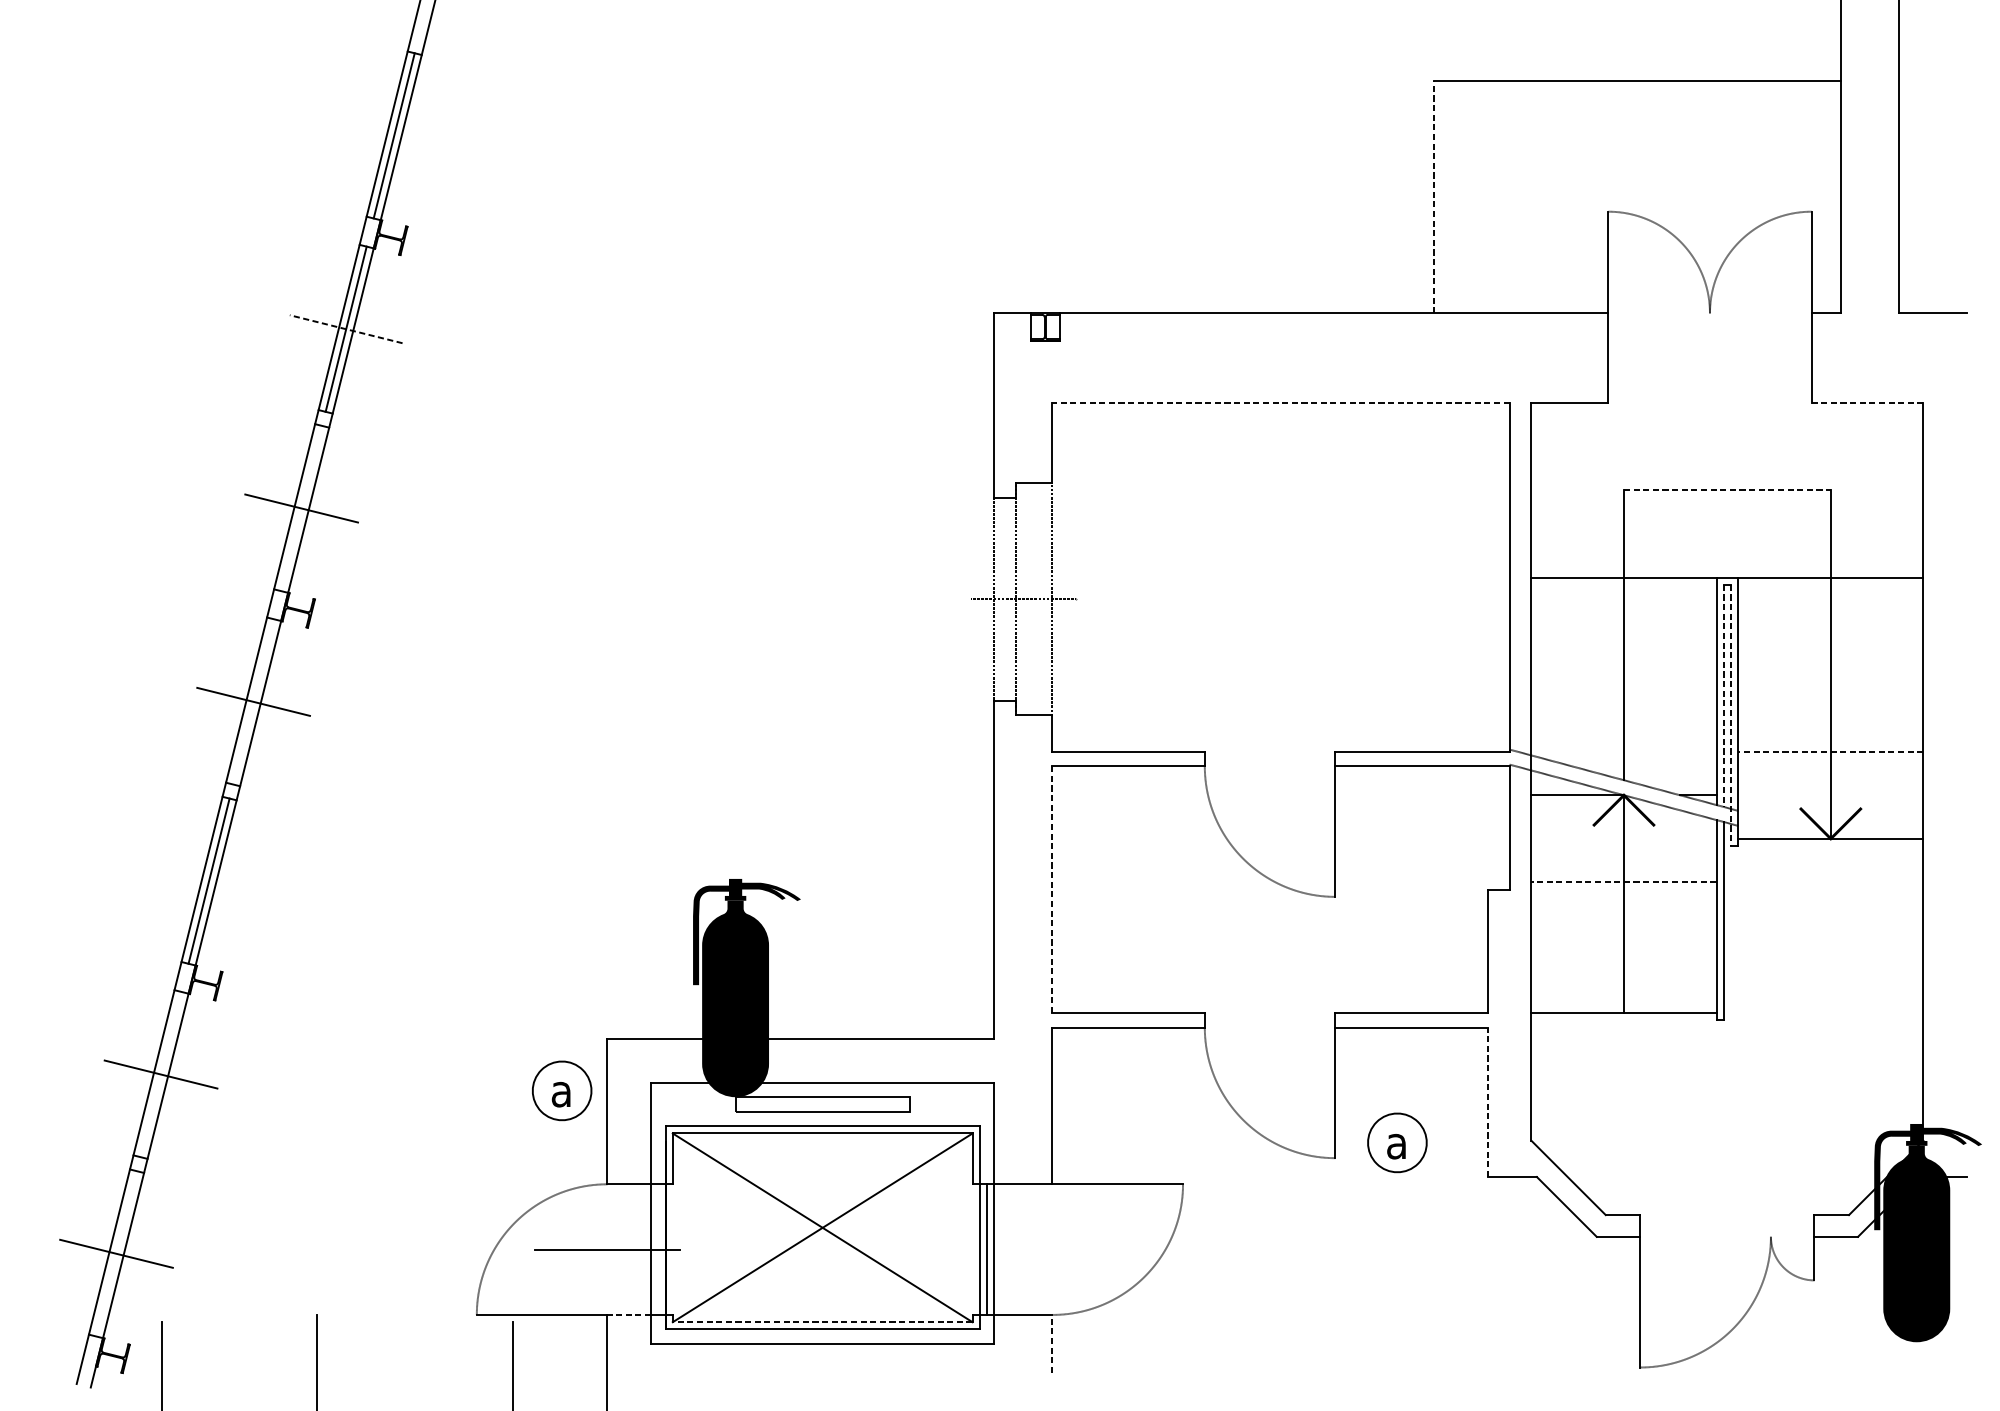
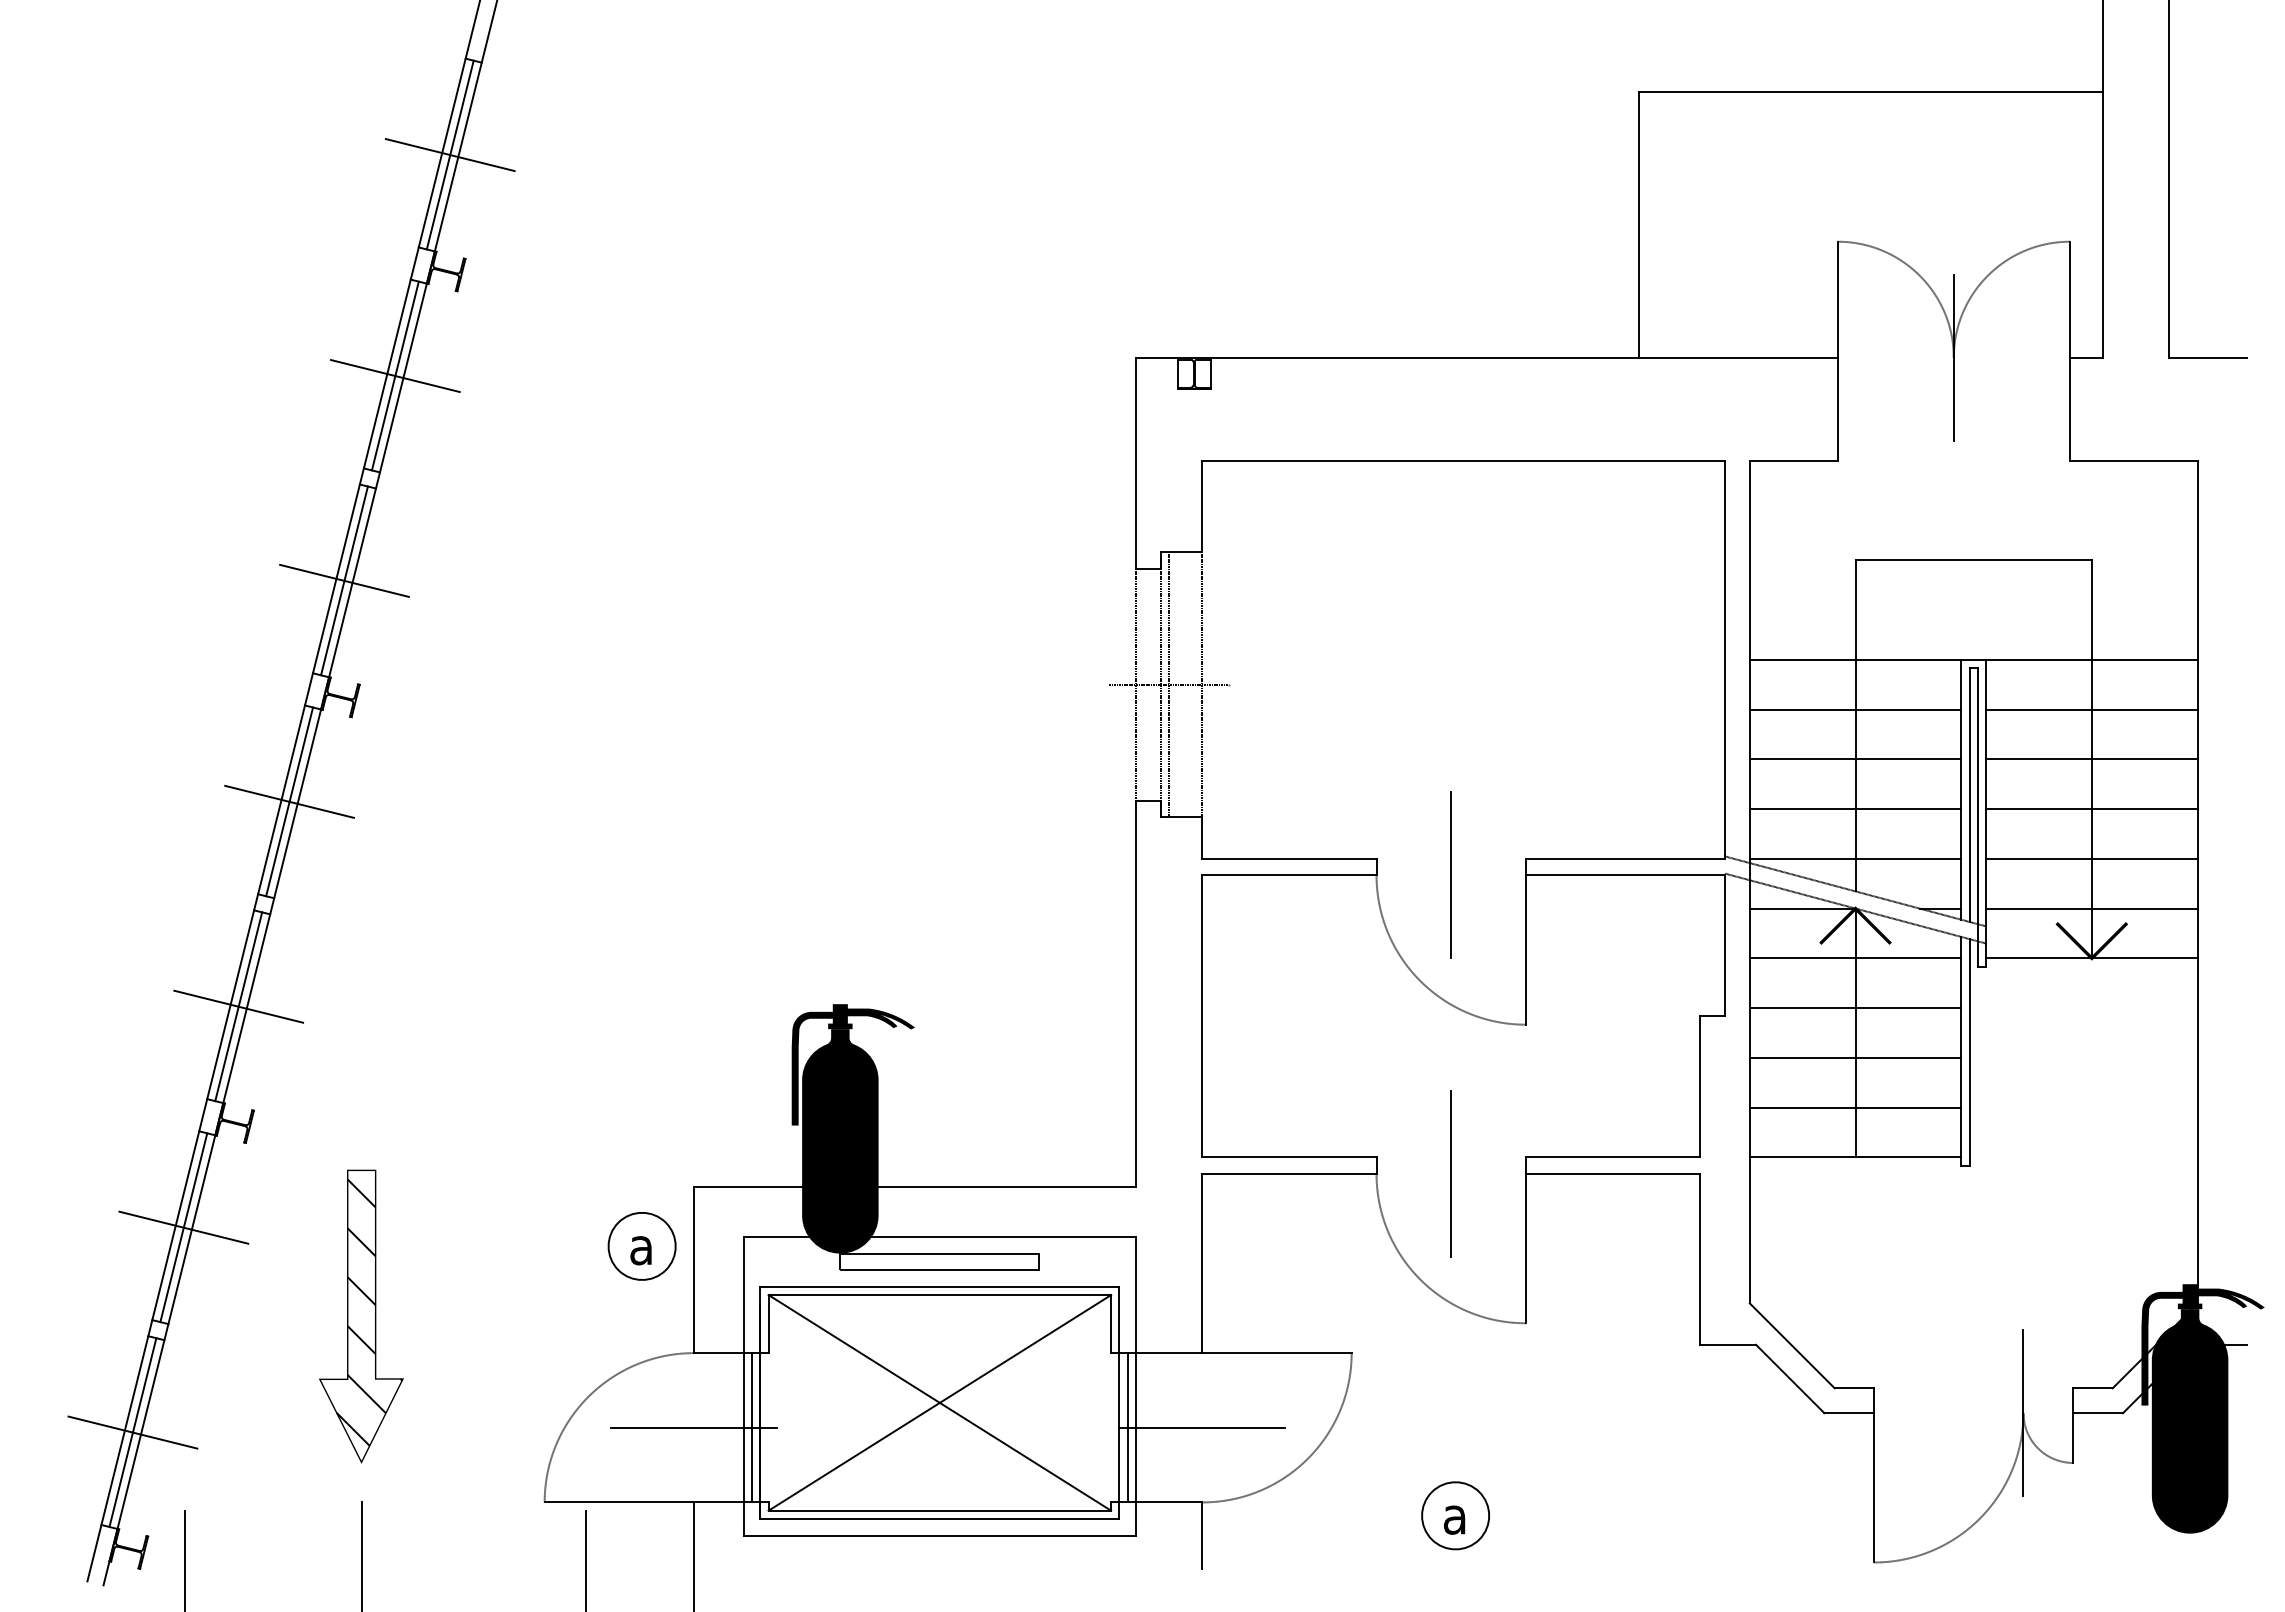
line: (393, 136) -> (449, 155), added
line: (1434, 197) -> (1638, 225), dashed -> solid
line: (1709, 313) -> (1953, 357), added
line: (345, 328) -> (394, 375), dashed -> solid
line: (1280, 403) -> (1463, 460), dashed -> solid
line: (1867, 403) -> (2133, 460), dashed -> solid
line: (1728, 490) -> (1974, 560), dashed -> solid
line: (301, 508) -> (344, 580), added
line: (1023, 599) -> (1169, 684), added
line: (1623, 621) -> (1855, 709), added
line: (1830, 621) -> (2091, 709), added
line: (1623, 664) -> (1855, 759), added
line: (1830, 664) -> (2091, 759), added
line: (1723, 696) -> (1969, 795), dashed -> solid
line: (253, 701) -> (289, 801), added
line: (1623, 708) -> (1855, 809), added
line: (1830, 708) -> (2091, 809), added
line: (1730, 715) -> (1977, 817), dashed -> solid
line: (1623, 751) -> (1855, 858), added
line: (1830, 751) -> (2091, 858), dashed -> solid
line: (1270, 766) -> (1451, 875), added
line: (1830, 795) -> (2091, 908), added
line: (1623, 838) -> (1855, 958), added
line: (208, 880) -> (238, 1006), added
line: (1623, 882) -> (1855, 1008), dashed -> solid
line: (1052, 889) -> (1202, 1016), dashed -> solid
line: (1623, 925) -> (1855, 1057), added
line: (1623, 969) -> (1855, 1107), added
line: (1270, 1027) -> (1451, 1173), added
line: (160, 1074) -> (183, 1227), added
line: (1488, 1101) -> (1700, 1258), dashed -> solid
part: (1397, 1142) -> (1455, 1515), moved
part: (316, 1152) -> (361, 1316), added
line: (1770, 1237) -> (2023, 1413), added
line: (658, 1249) -> (752, 1427), added
line: (1052, 1249) -> (1202, 1427), added
line: (116, 1253) -> (132, 1432), added
line: (628, 1315) -> (718, 1502), dashed -> solid
line: (822, 1322) -> (939, 1510), dashed -> solid
line: (1052, 1343) -> (1202, 1535), dashed -> solid

